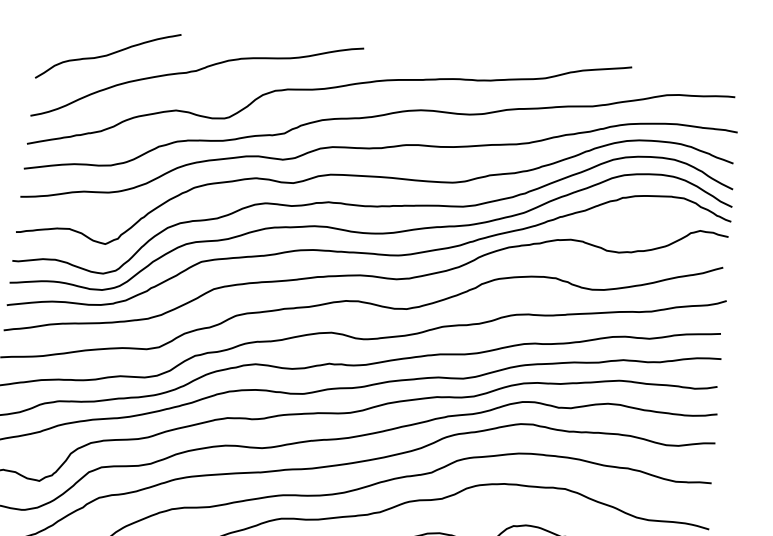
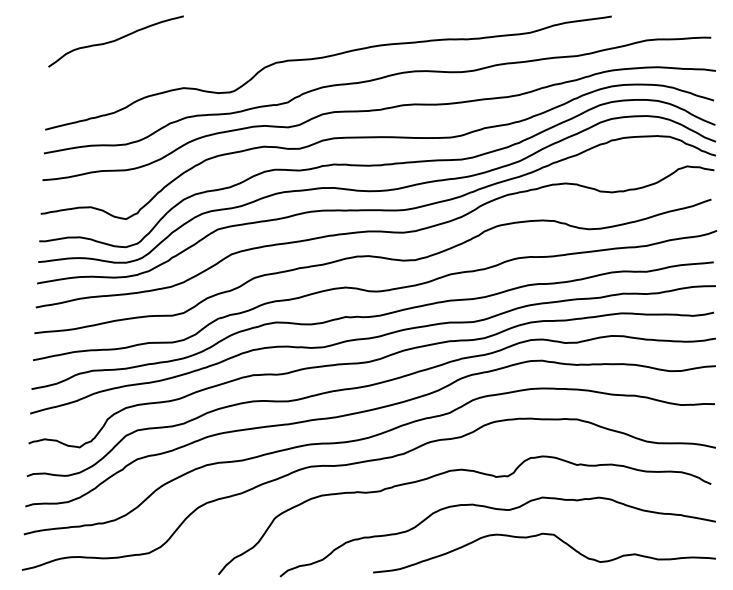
curve: (196, 72) -> (200, 50), removed

